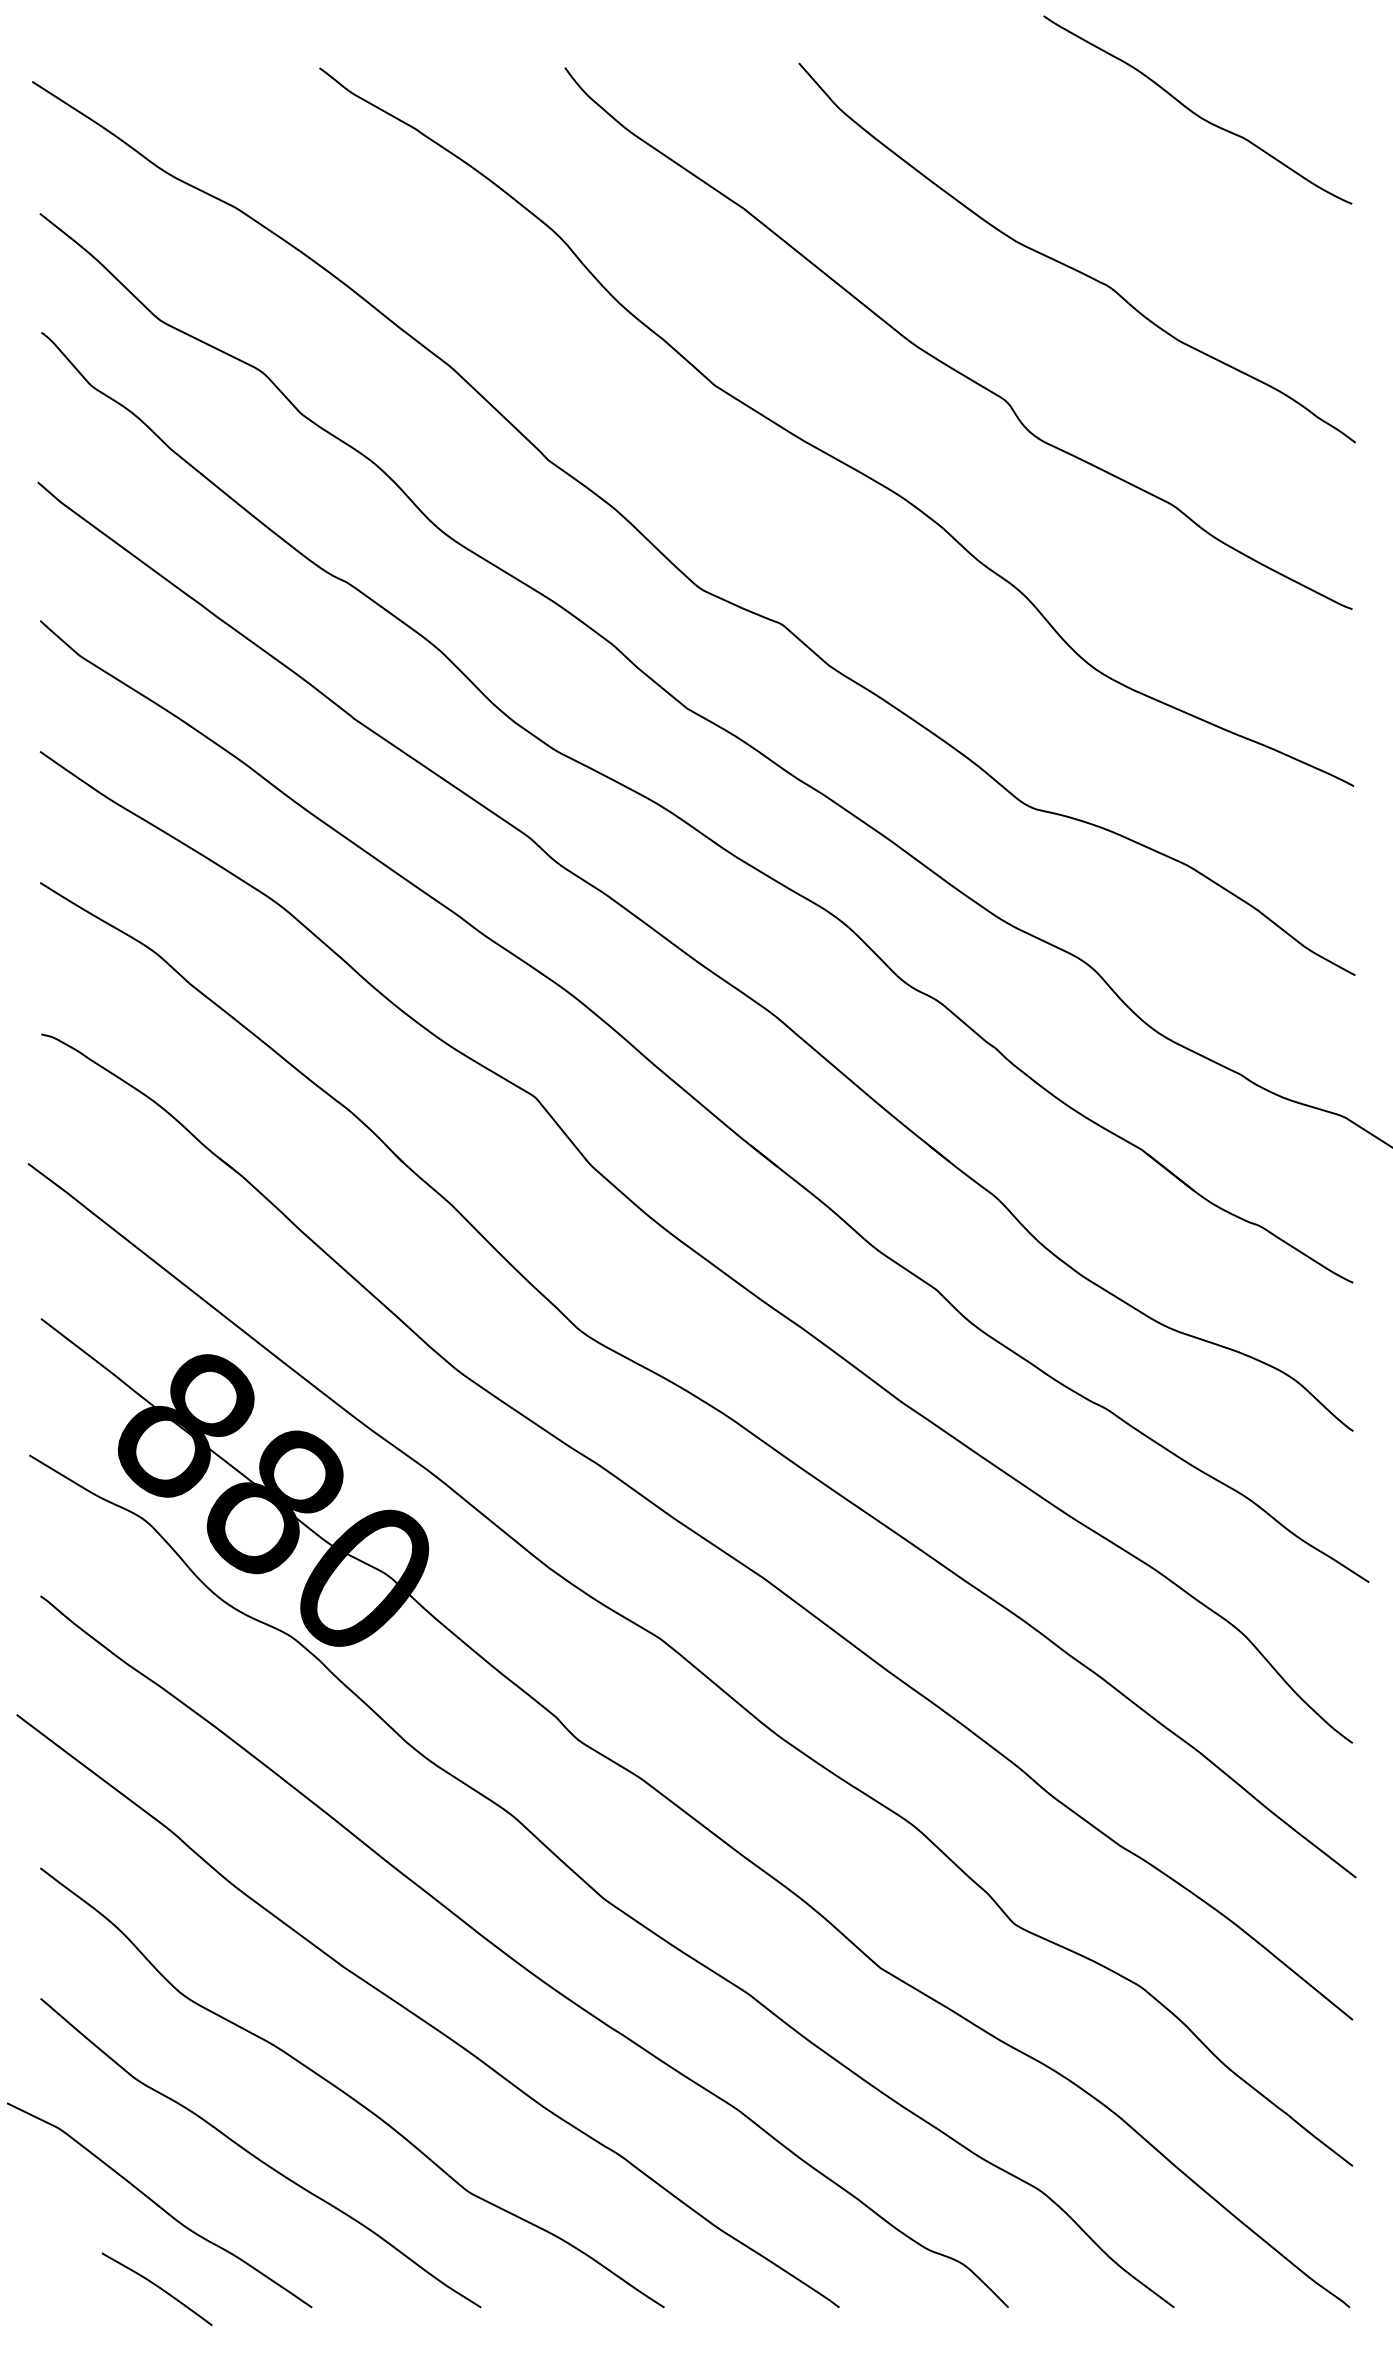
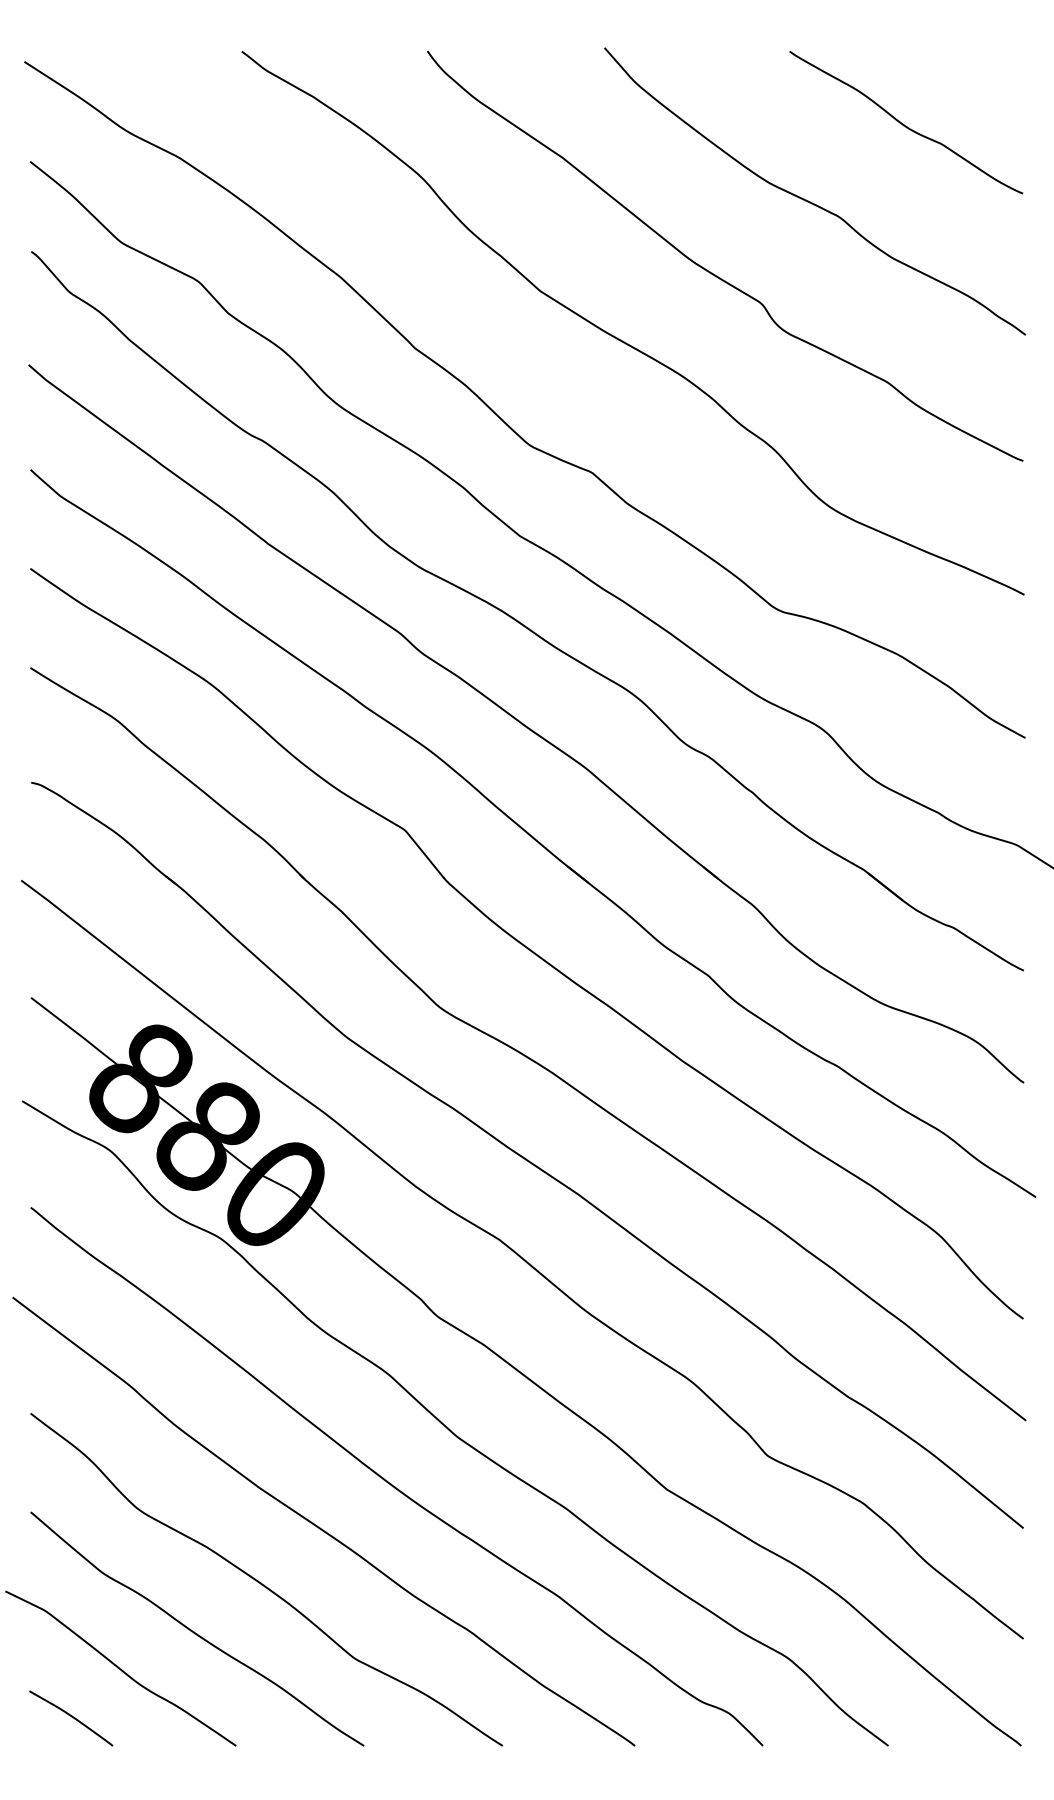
curve: (1196, 113) -> (905, 125), moved
curve: (157, 2287) -> (71, 1717), moved

